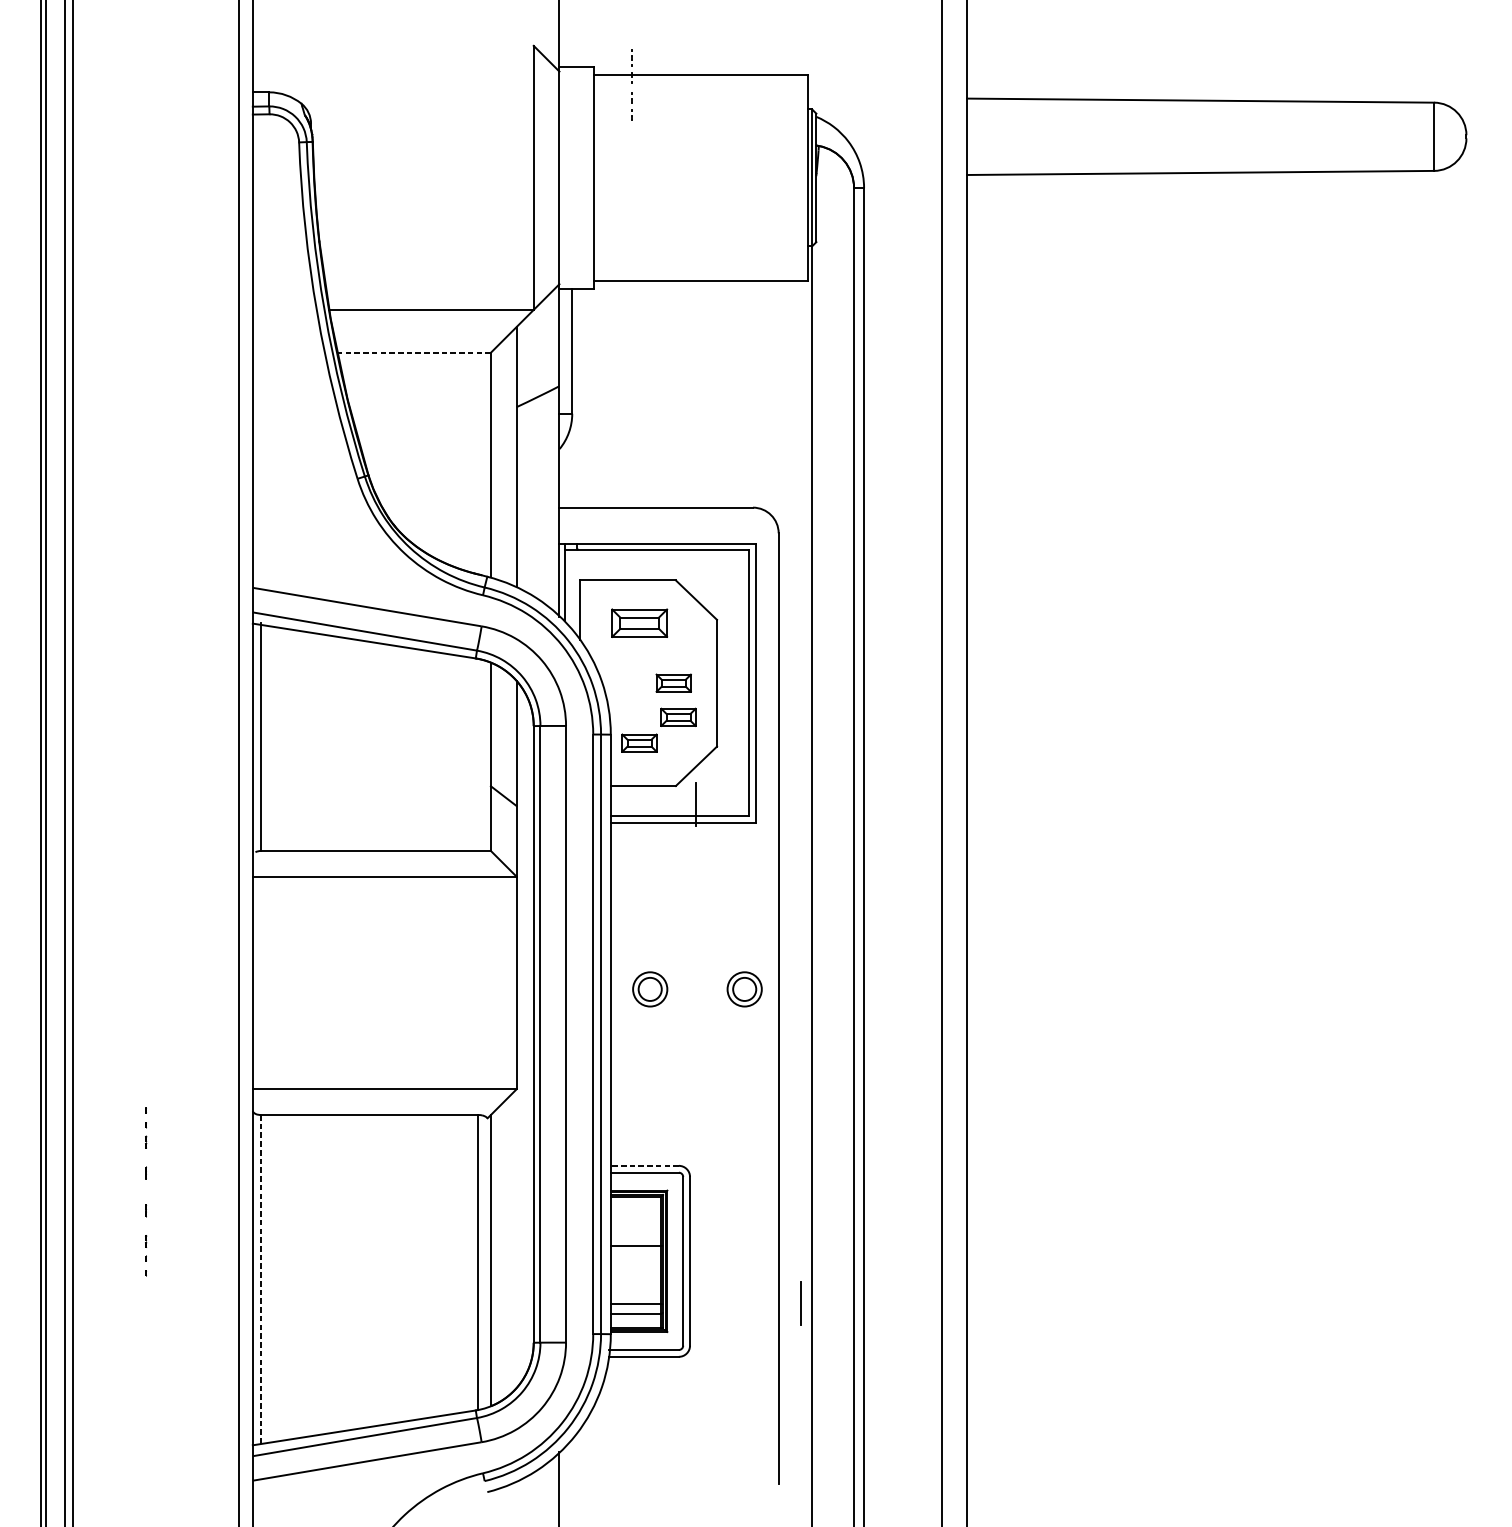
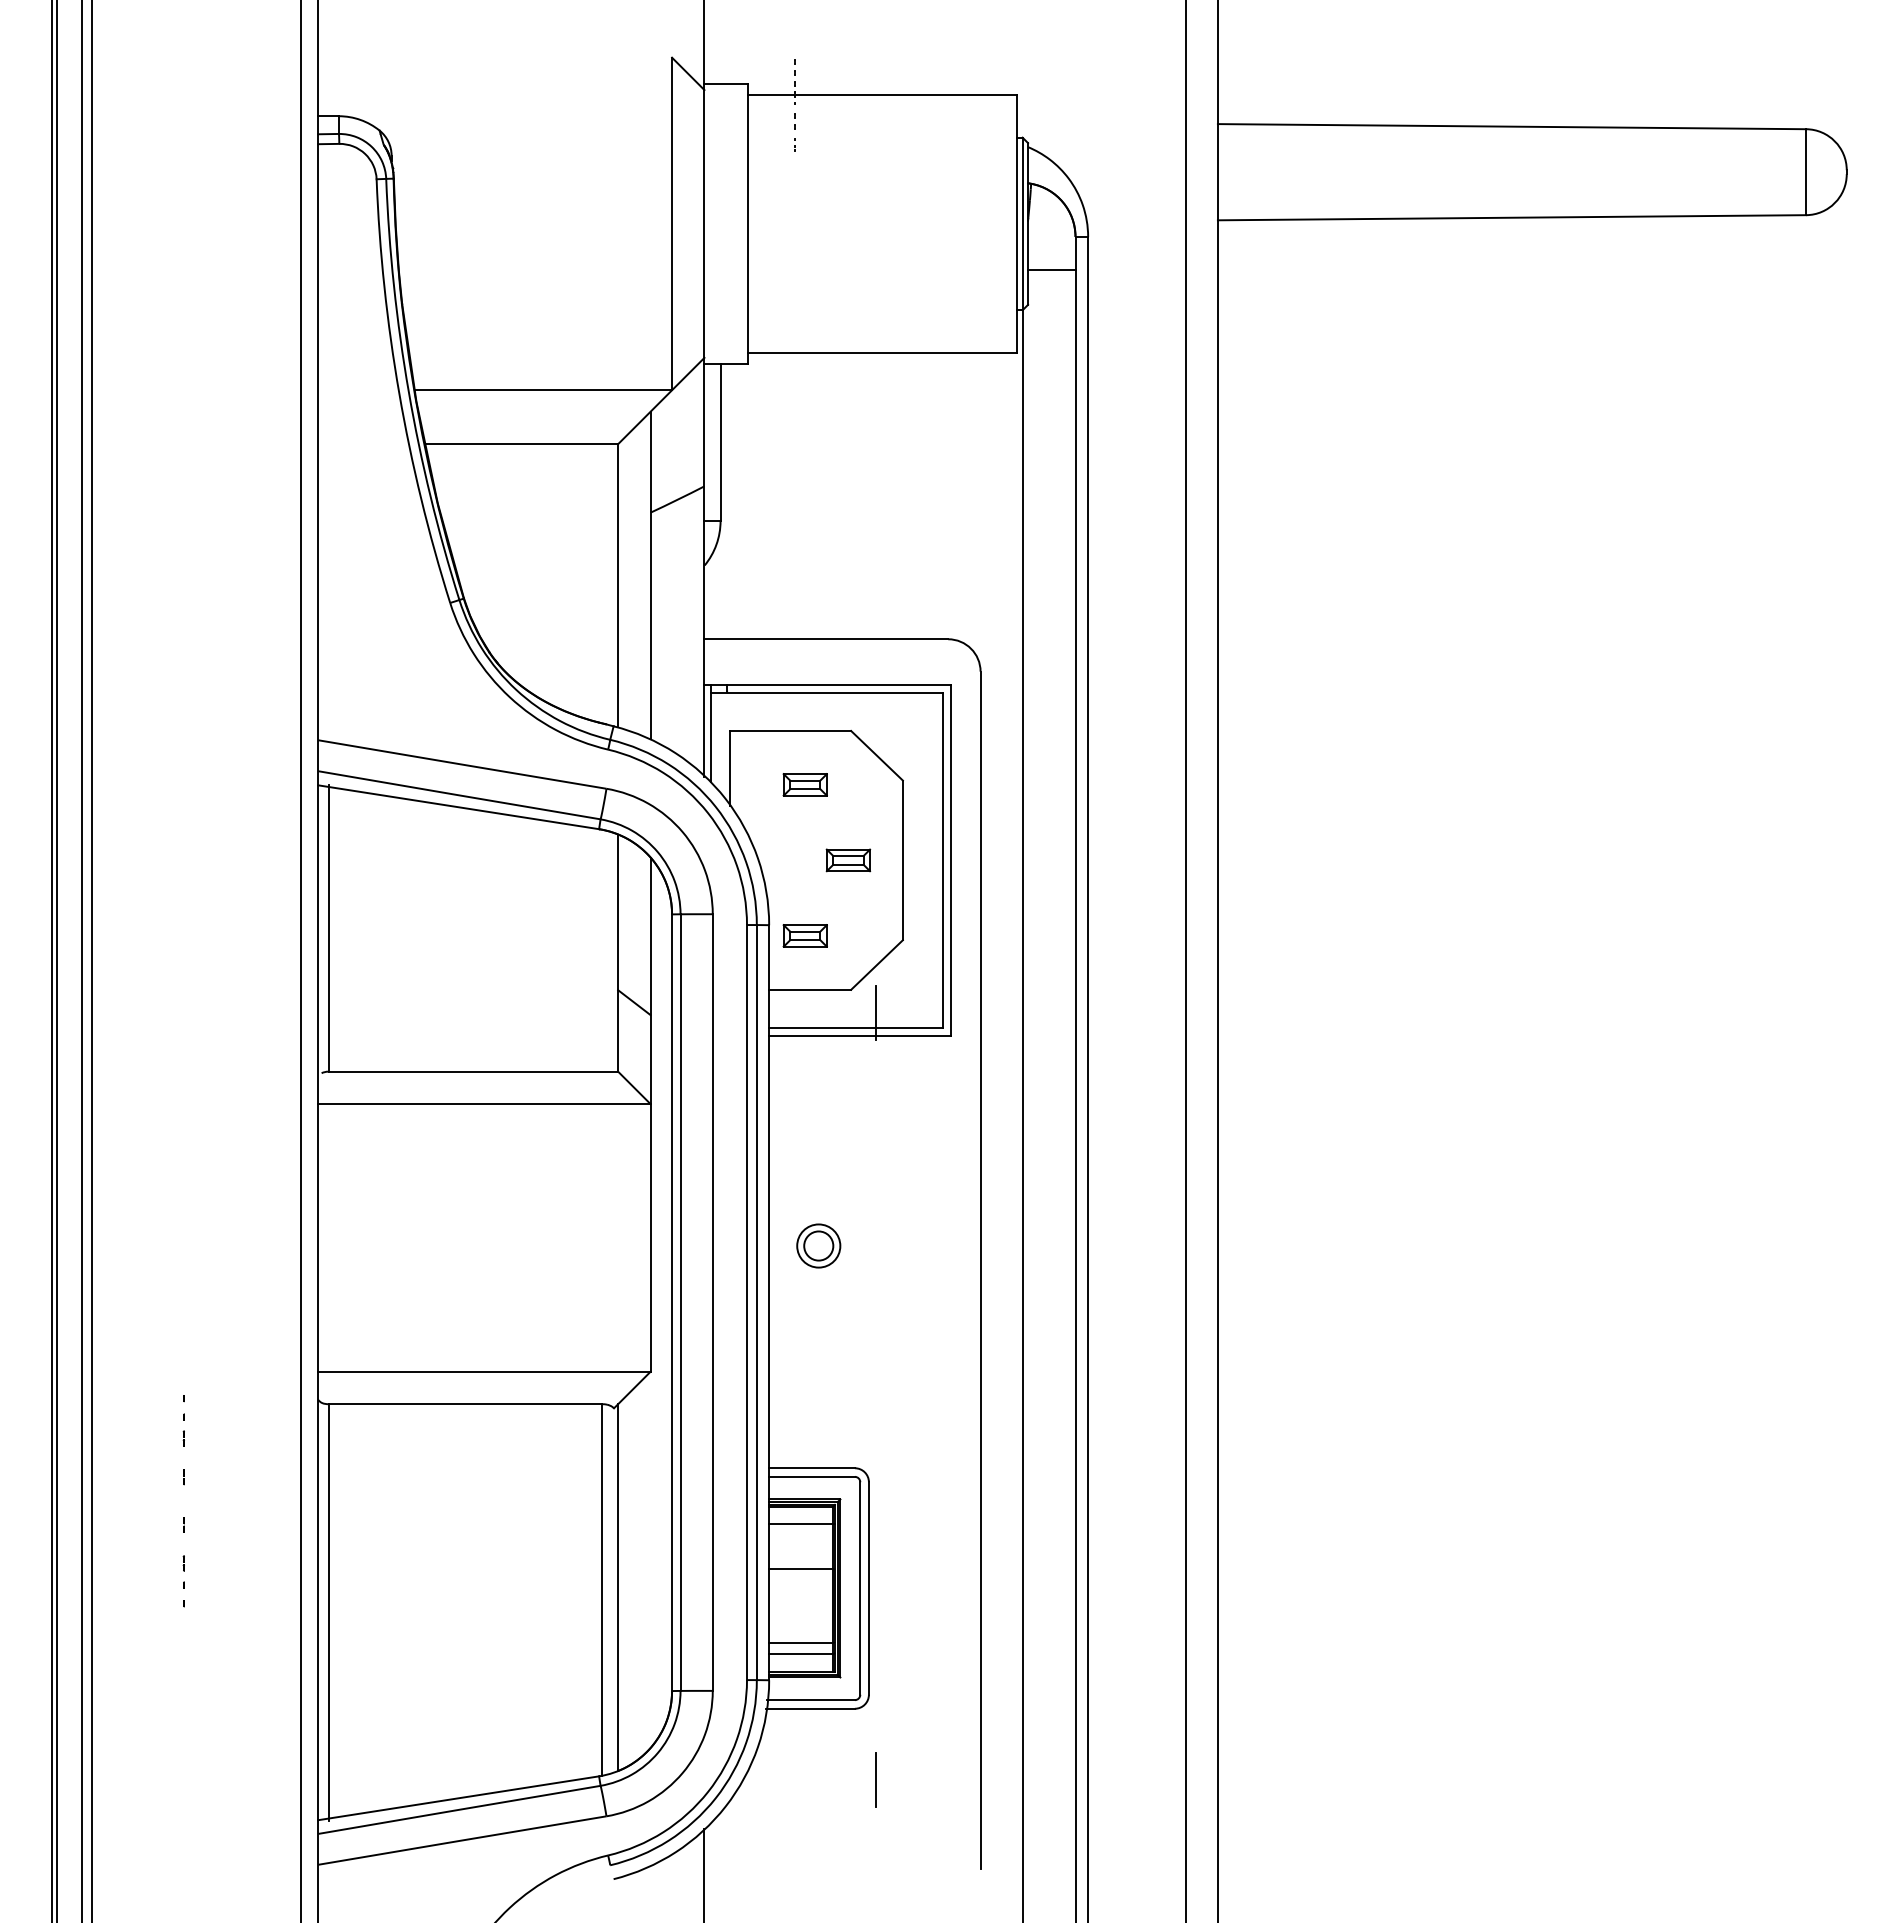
line: (835, 214) -> (1051, 269), added
line: (414, 353) -> (521, 444), dashed -> solid
part: (638, 622) -> (804, 784), size x0.62
part: (678, 717) -> (854, 903), removed
part: (744, 988) -> (937, 1245), removed
line: (645, 1166) -> (812, 1468), dashed -> solid
line: (636, 1209) -> (801, 1523), added
line: (260, 1280) -> (328, 1612), dashed -> solid
line: (800, 1303) -> (875, 1779), moved

